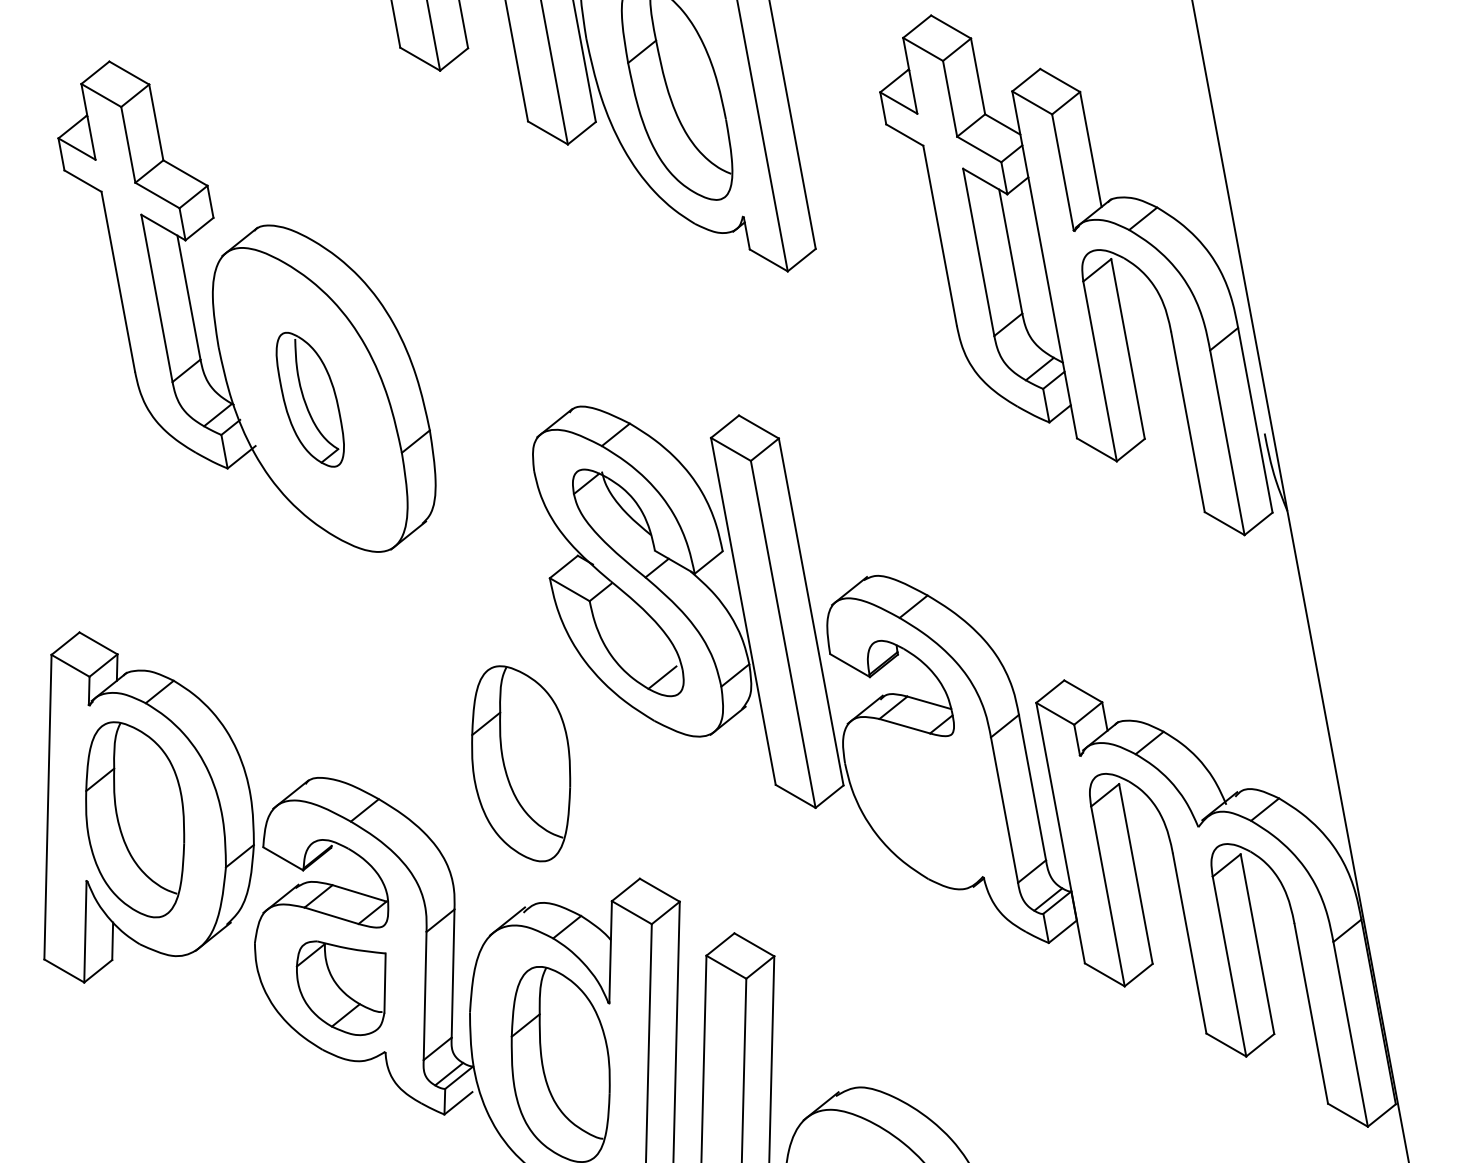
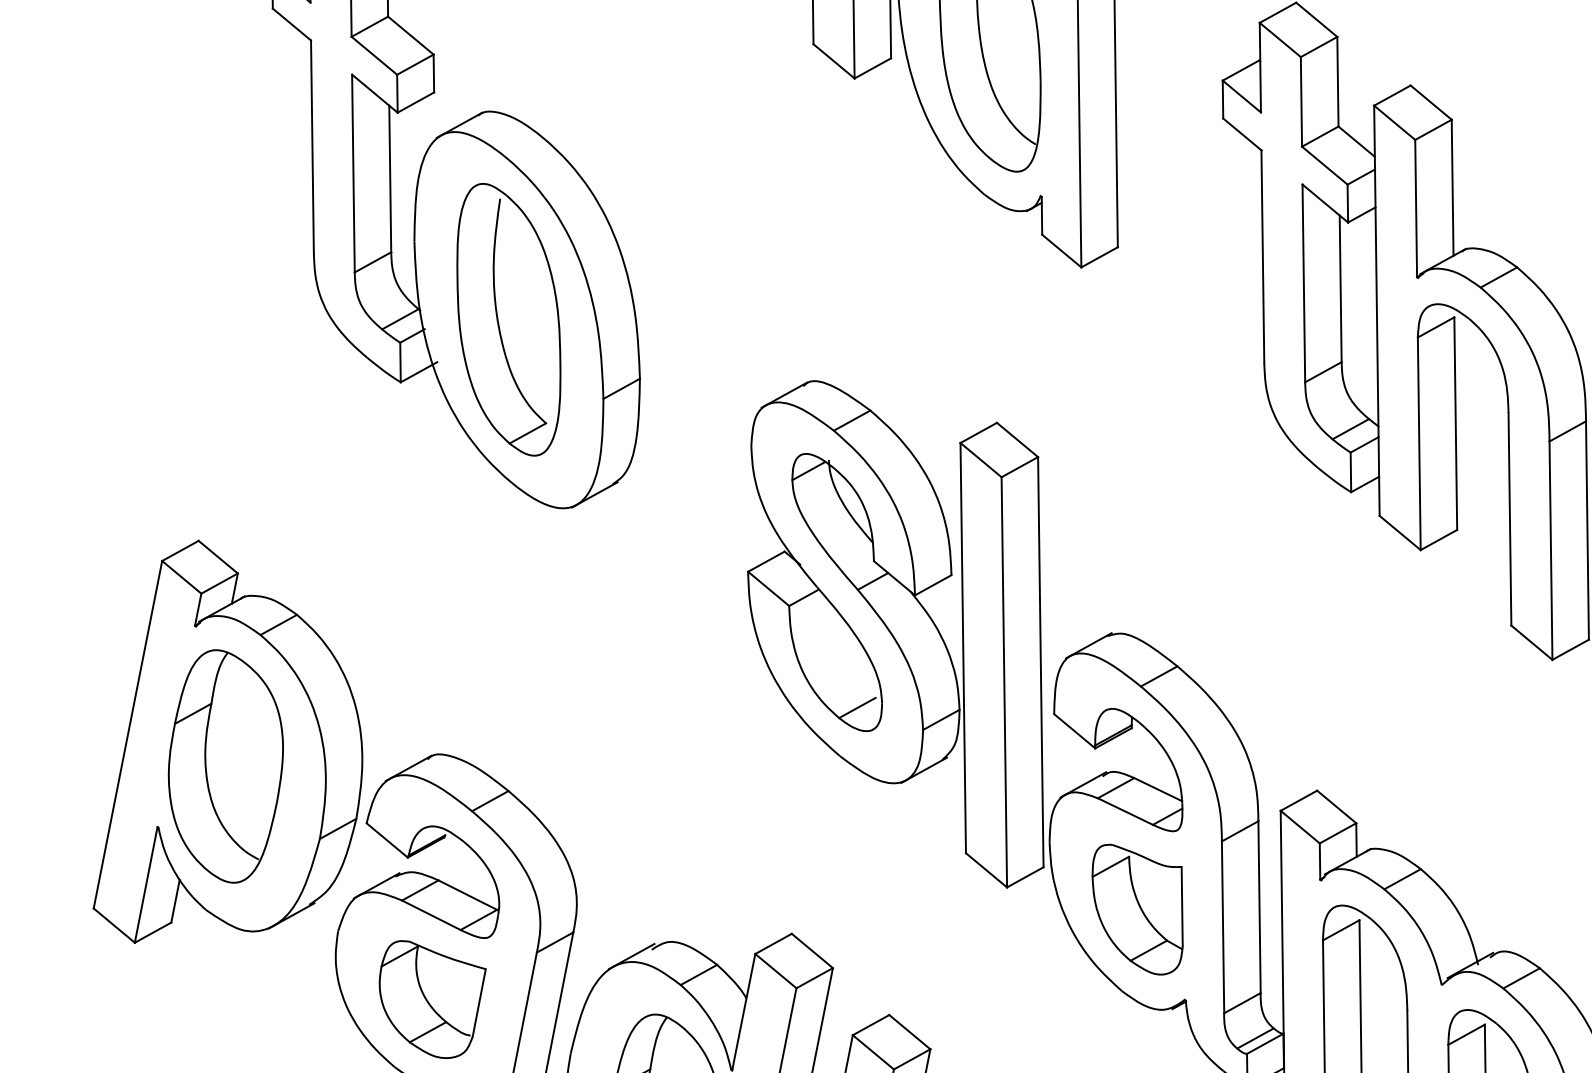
part: (310, 399) -> (509, 319), size x1.67
part: (521, 763) -> (678, 778), removed
part: (929, 807) -> (1137, 909), added

